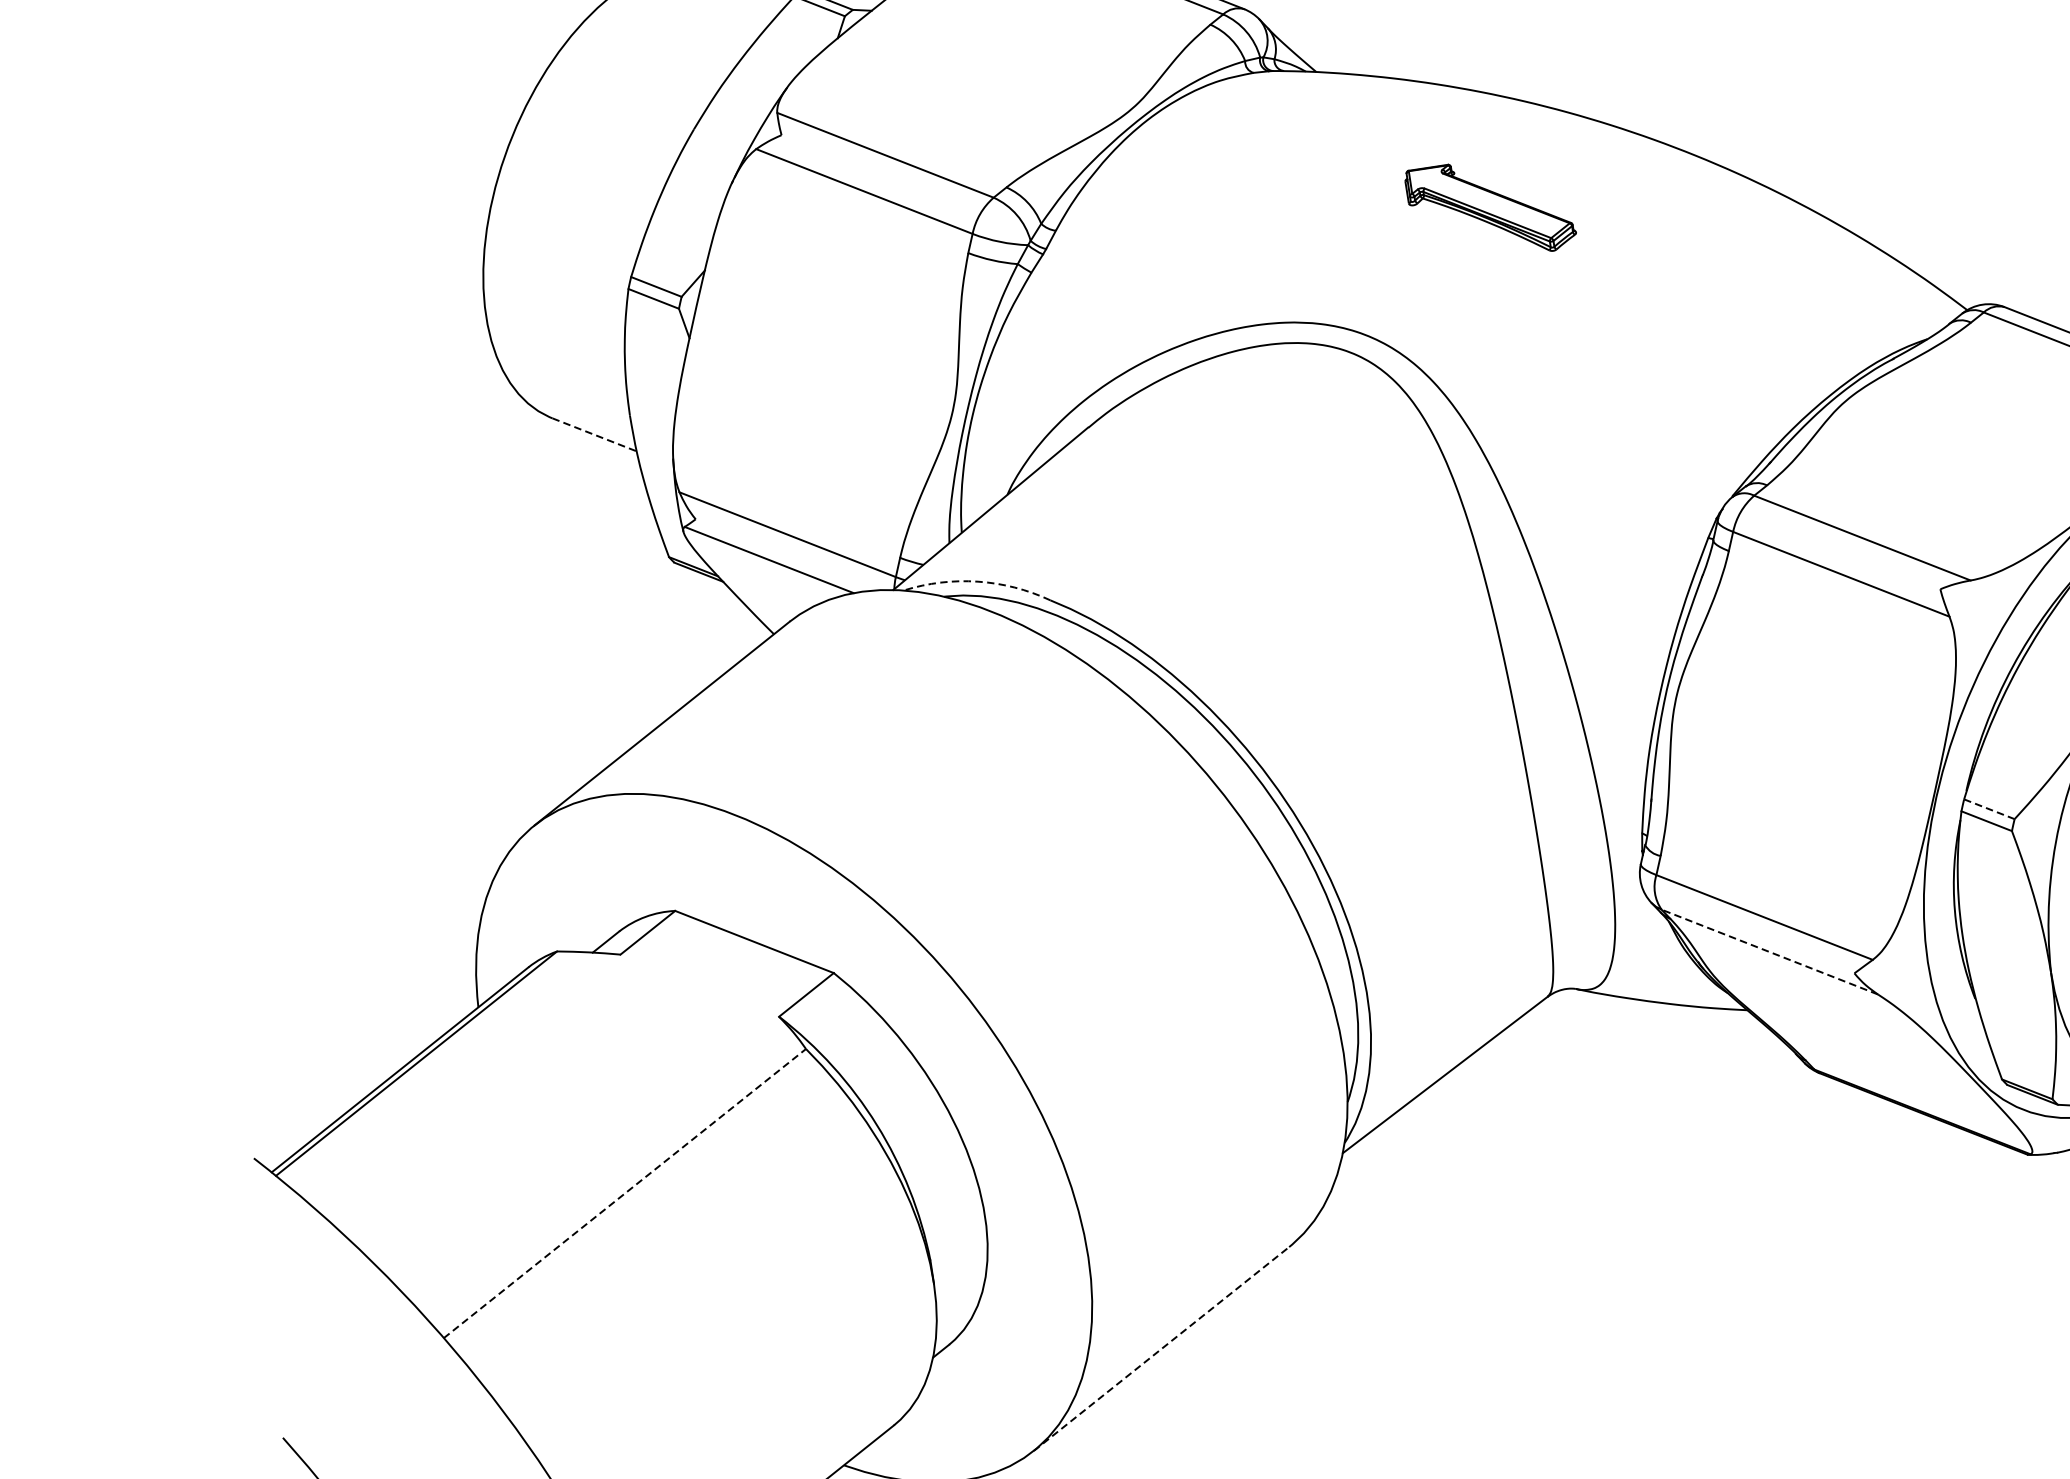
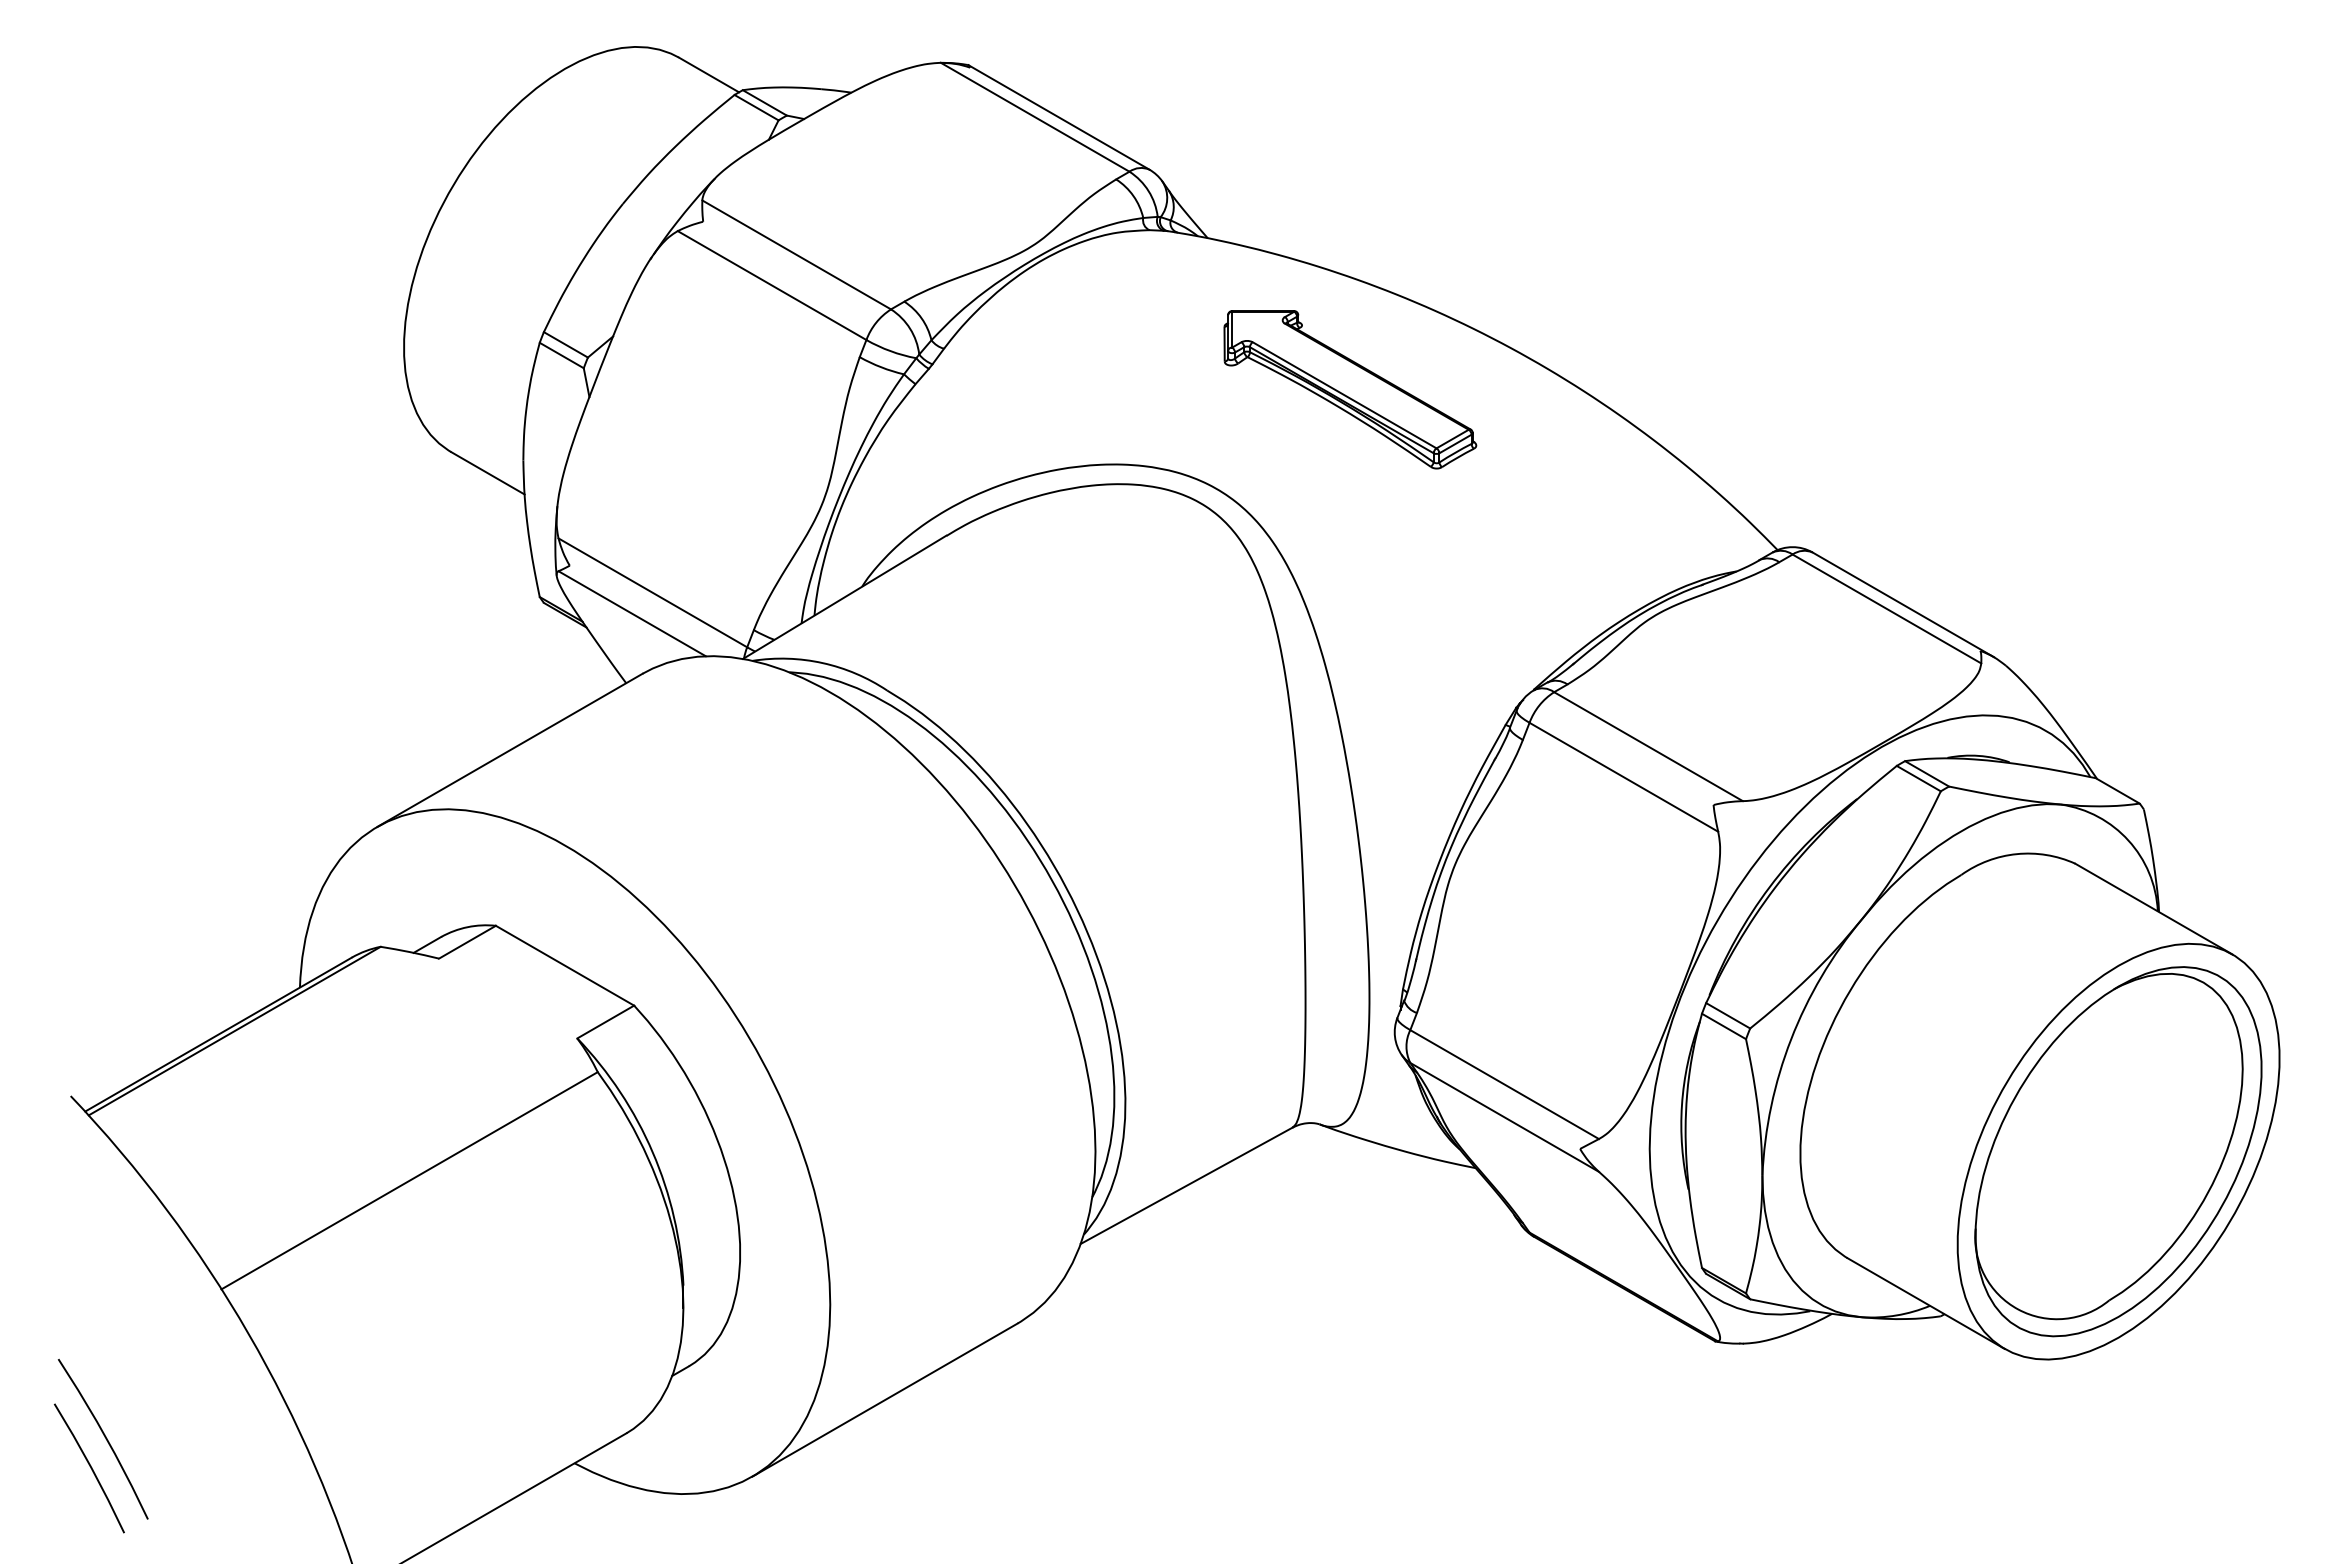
part: (1491, 208) -> (1350, 389), size x1.67
line: (595, 435) -> (488, 473), dashed -> solid
arc: (977, 582) -> (822, 663), dashed -> solid
line: (1989, 809) -> (1728, 1016), dashed -> solid
line: (1769, 952) -> (1504, 1117), dashed -> solid
line: (625, 1193) -> (410, 1180), dashed -> solid
line: (1161, 1348) -> (885, 1399), dashed -> solid

